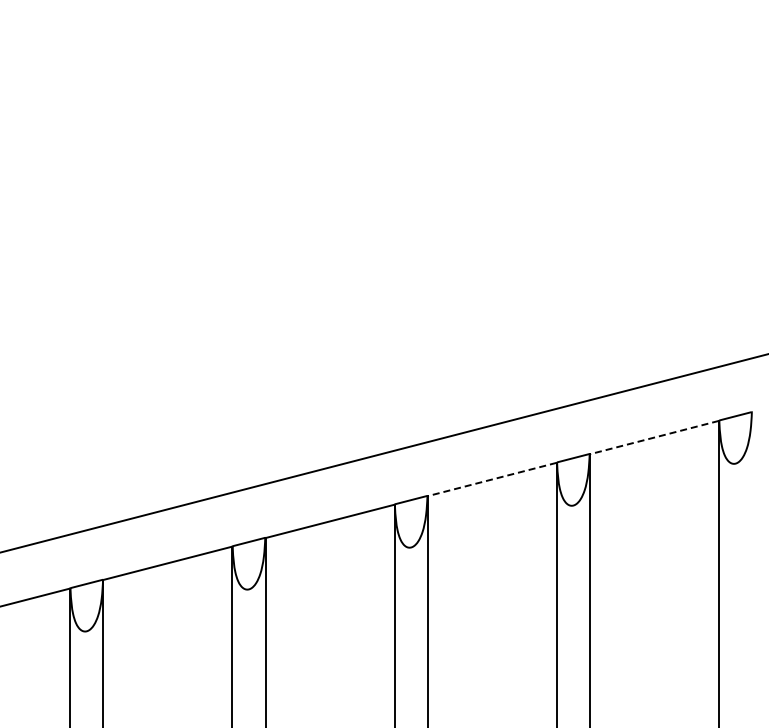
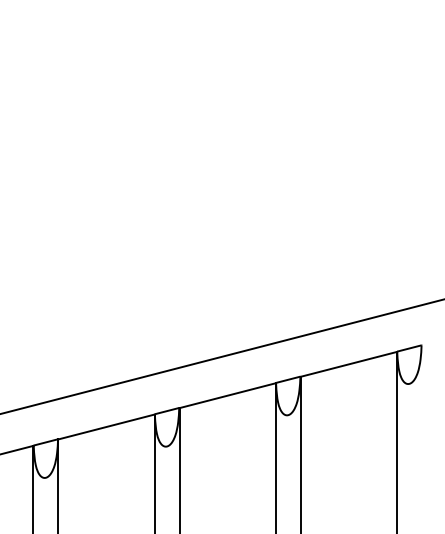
line: (654, 437) -> (348, 364), dashed -> solid
line: (492, 479) -> (227, 395), dashed -> solid

